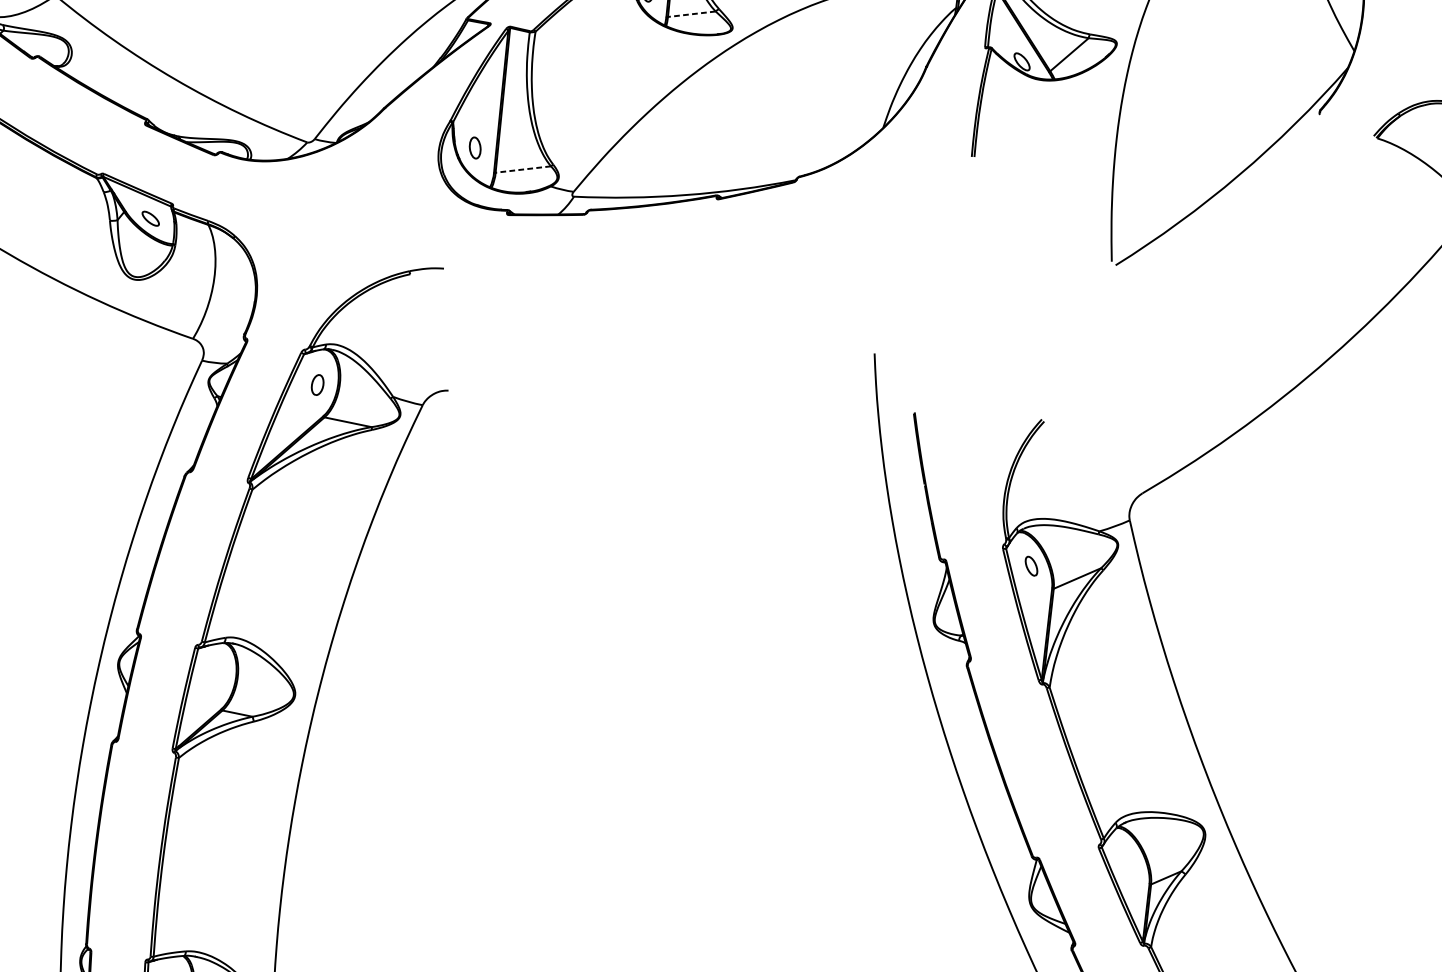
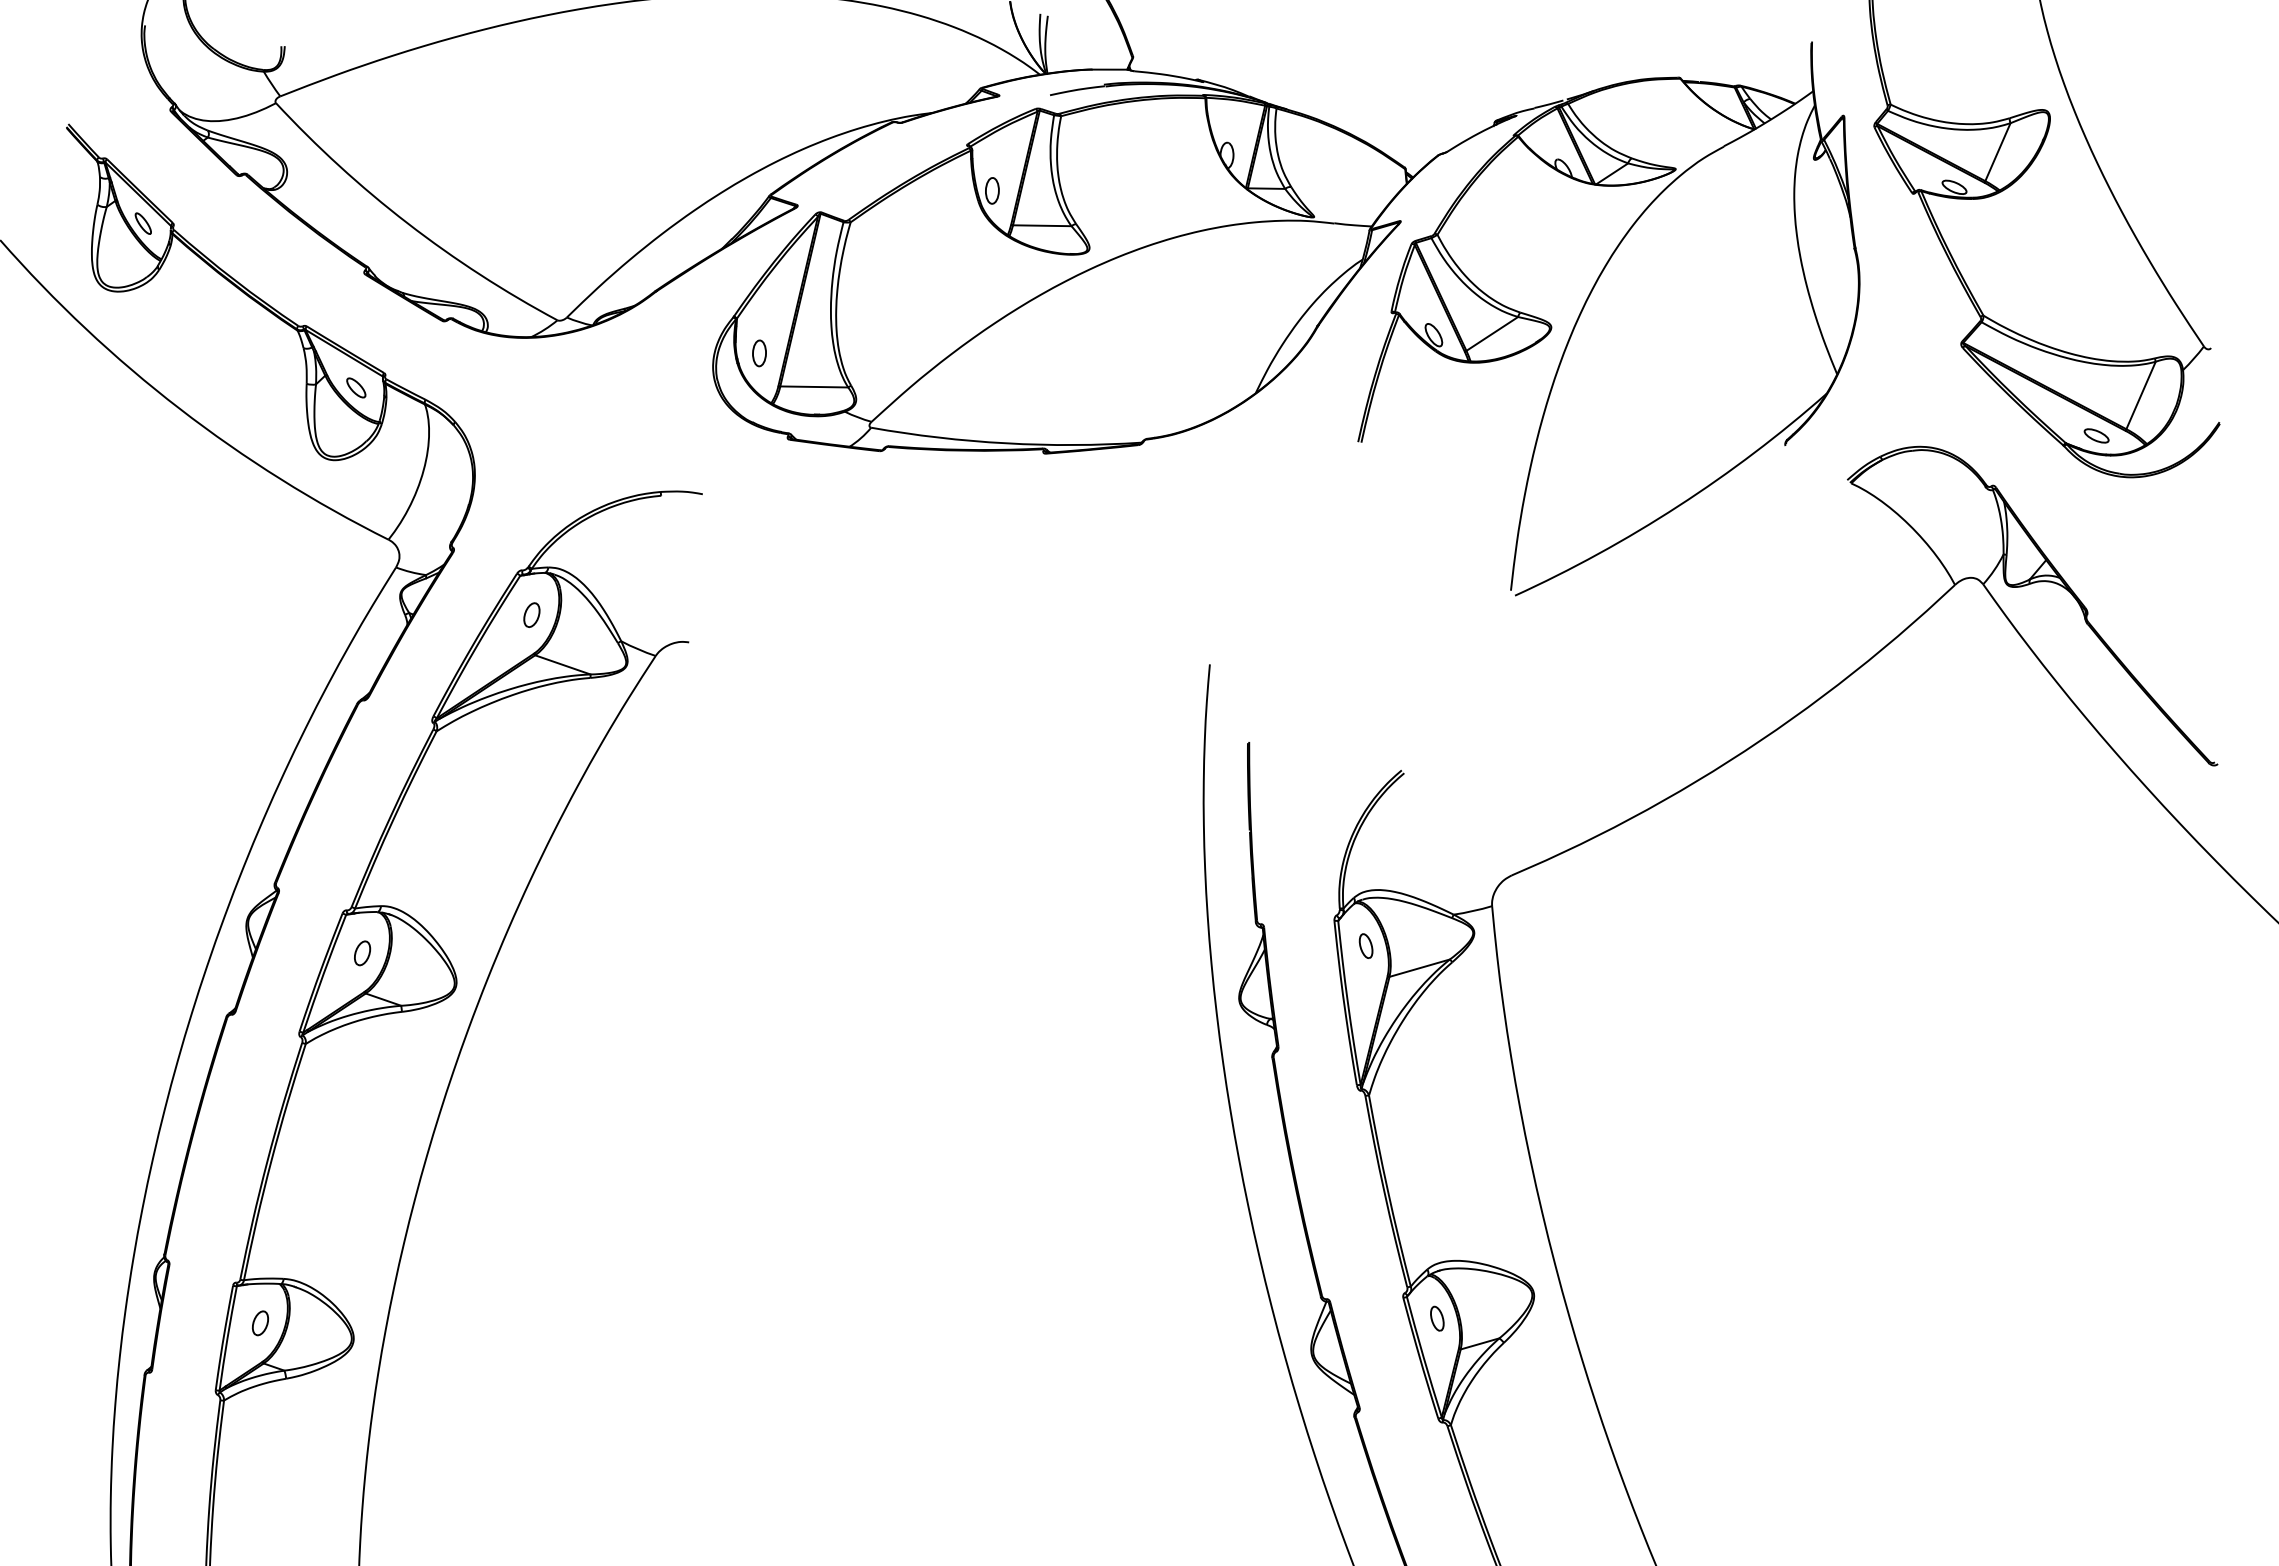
line: (691, 14) -> (1041, 225), dashed -> solid
line: (523, 169) -> (814, 386), dashed -> solid
part: (215, 678) -> (362, 953), added
part: (1128, 861) -> (1437, 1318), added

